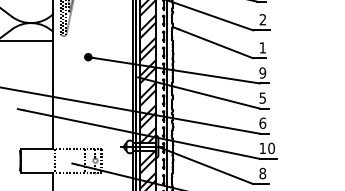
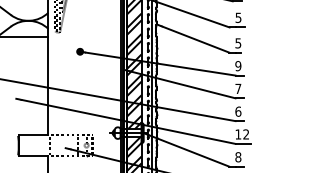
text: (262, 19) -> (238, 17), 2 -> 5
text: (262, 47) -> (238, 42), 1 -> 5
text: (262, 97) -> (238, 88), 5 -> 7
text: (271, 148) -> (246, 134), 10 -> 12

